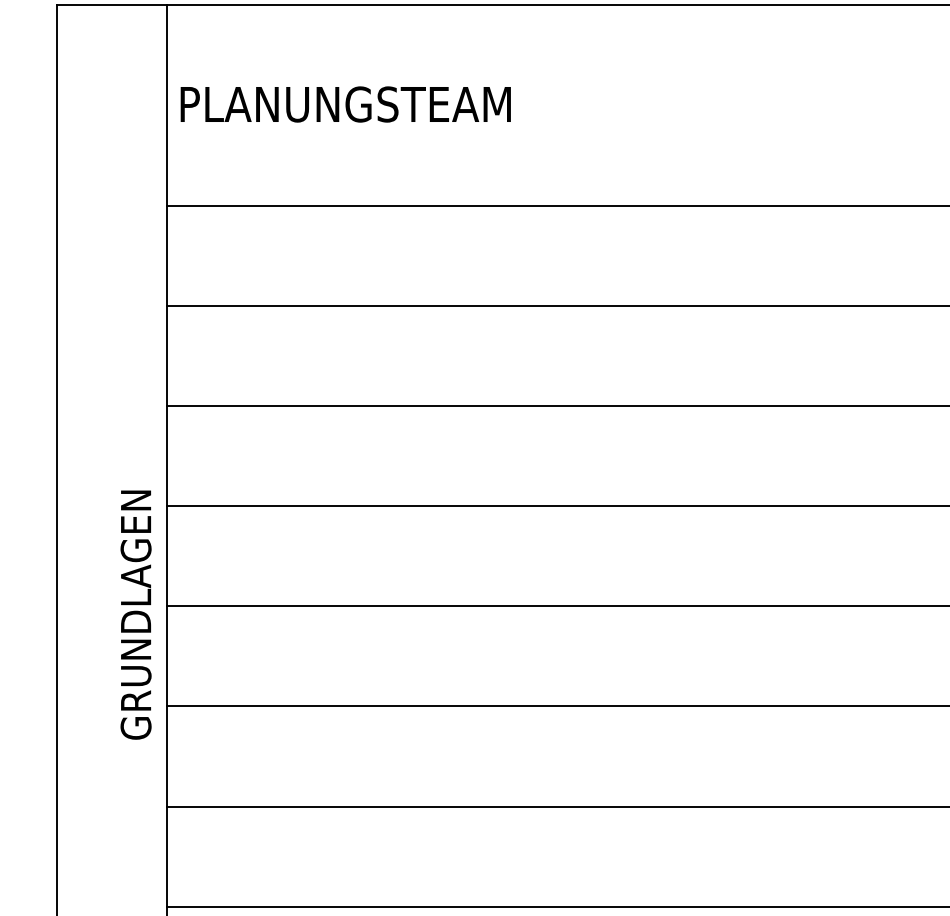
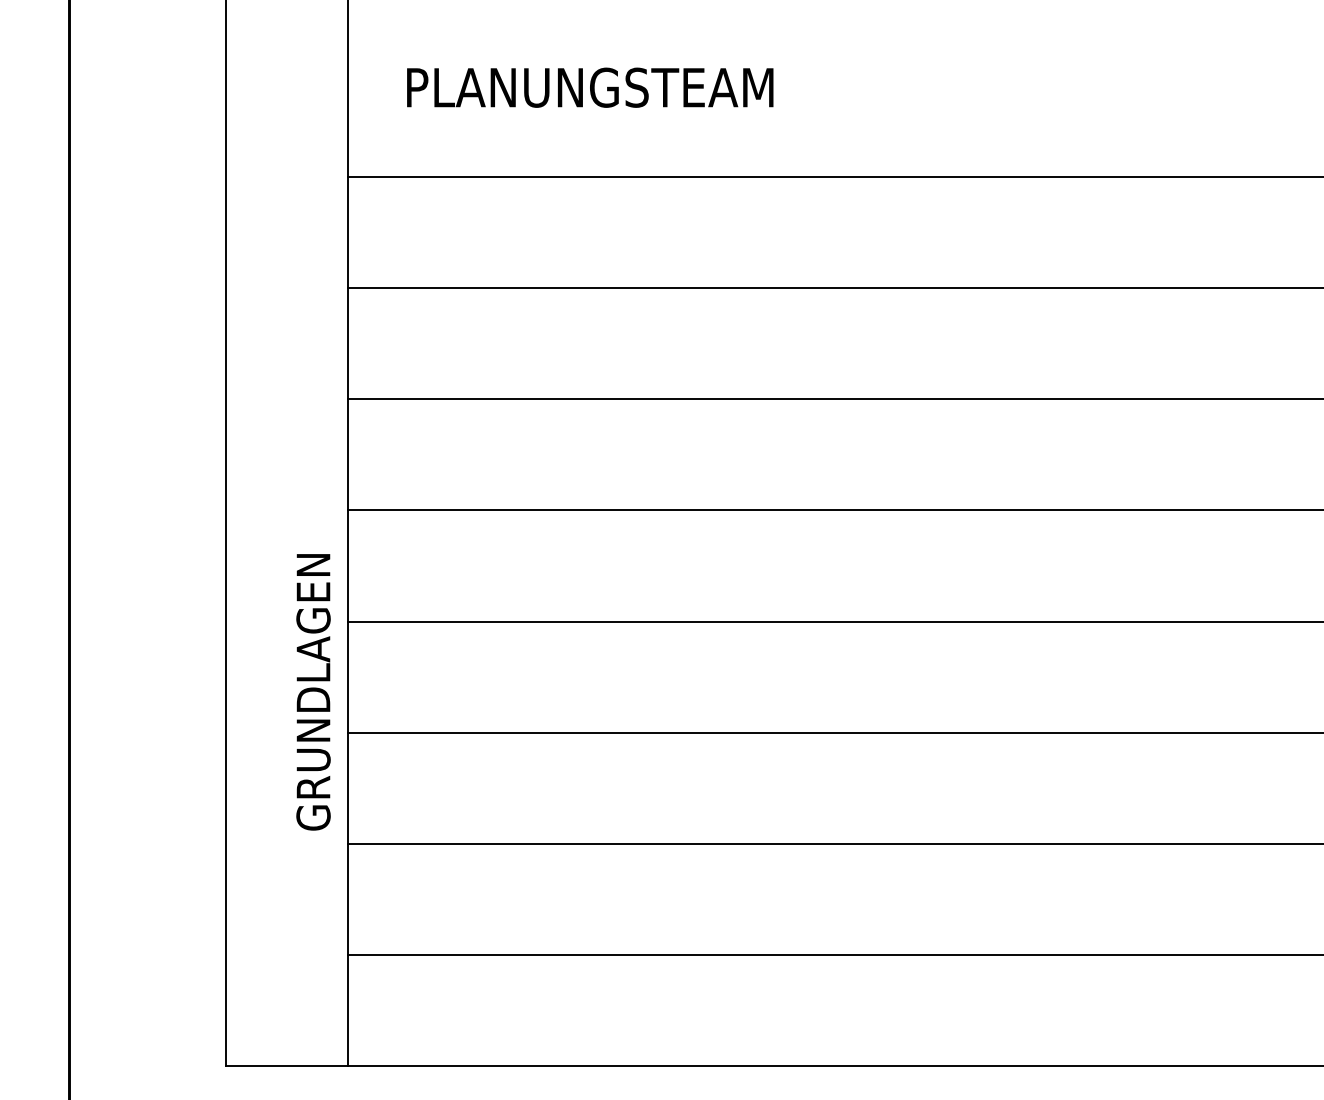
text: (346, 104) -> (590, 87), moved
text: (136, 615) -> (313, 692), moved

